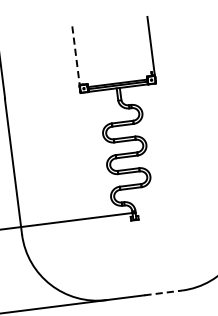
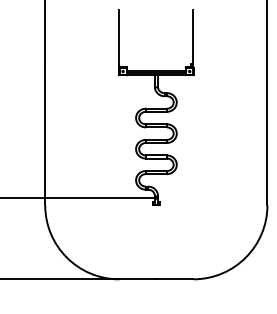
line: (76, 55) -> (119, 38), dashed -> solid
line: (163, 293) -> (175, 279), dashed -> solid

